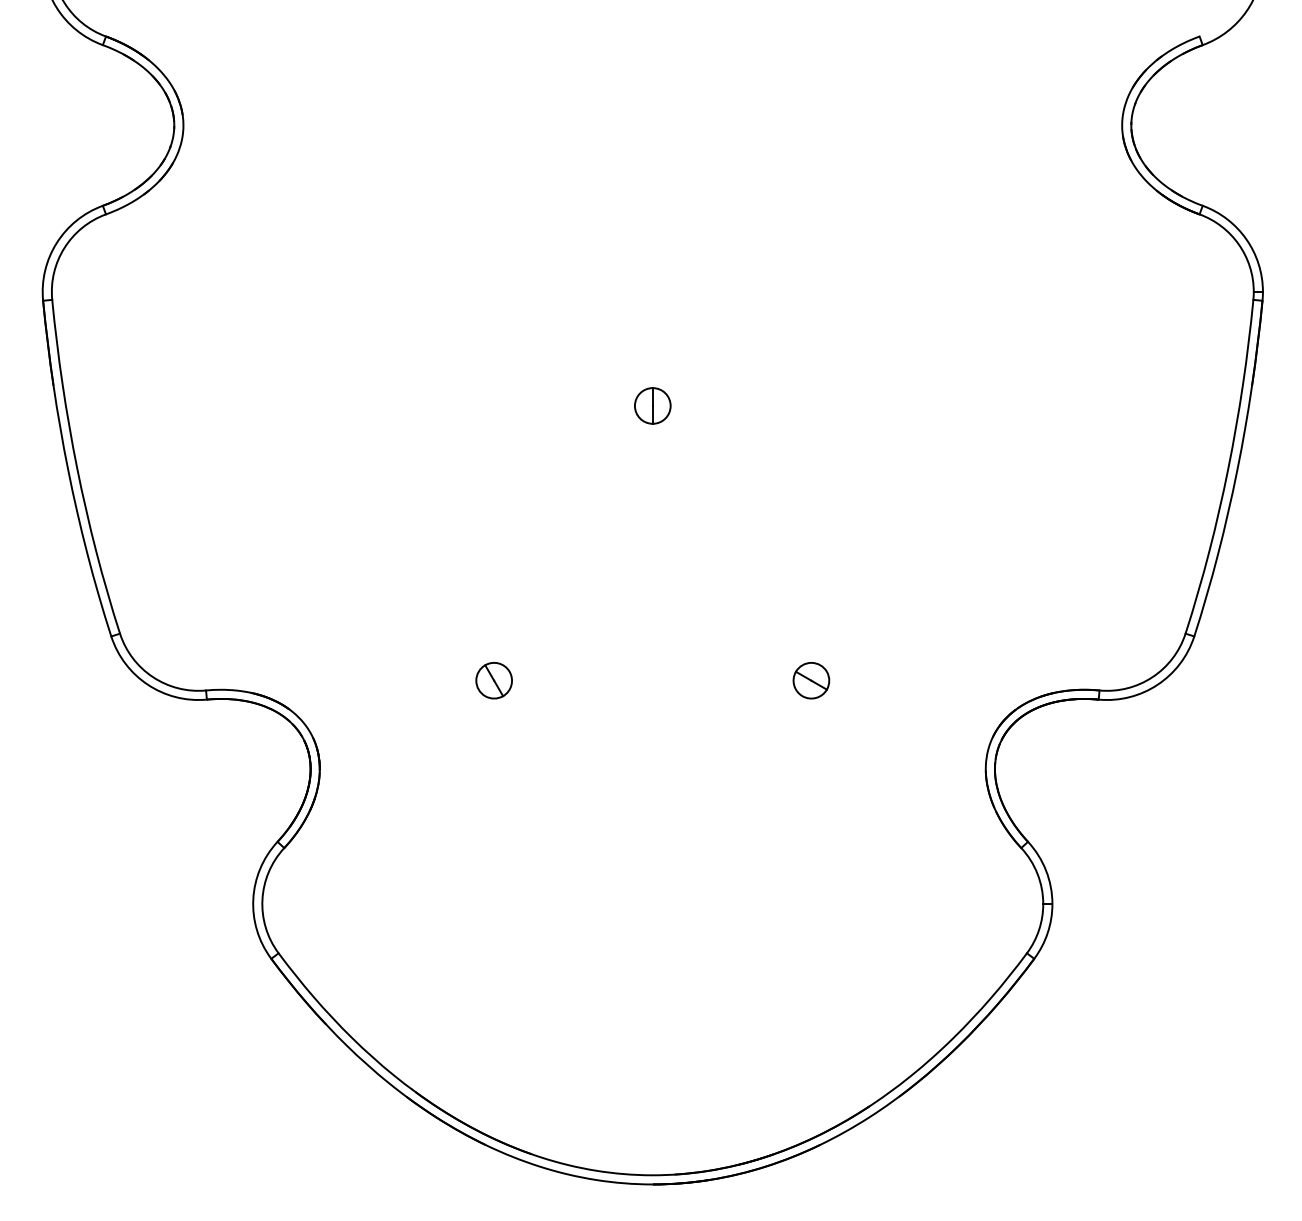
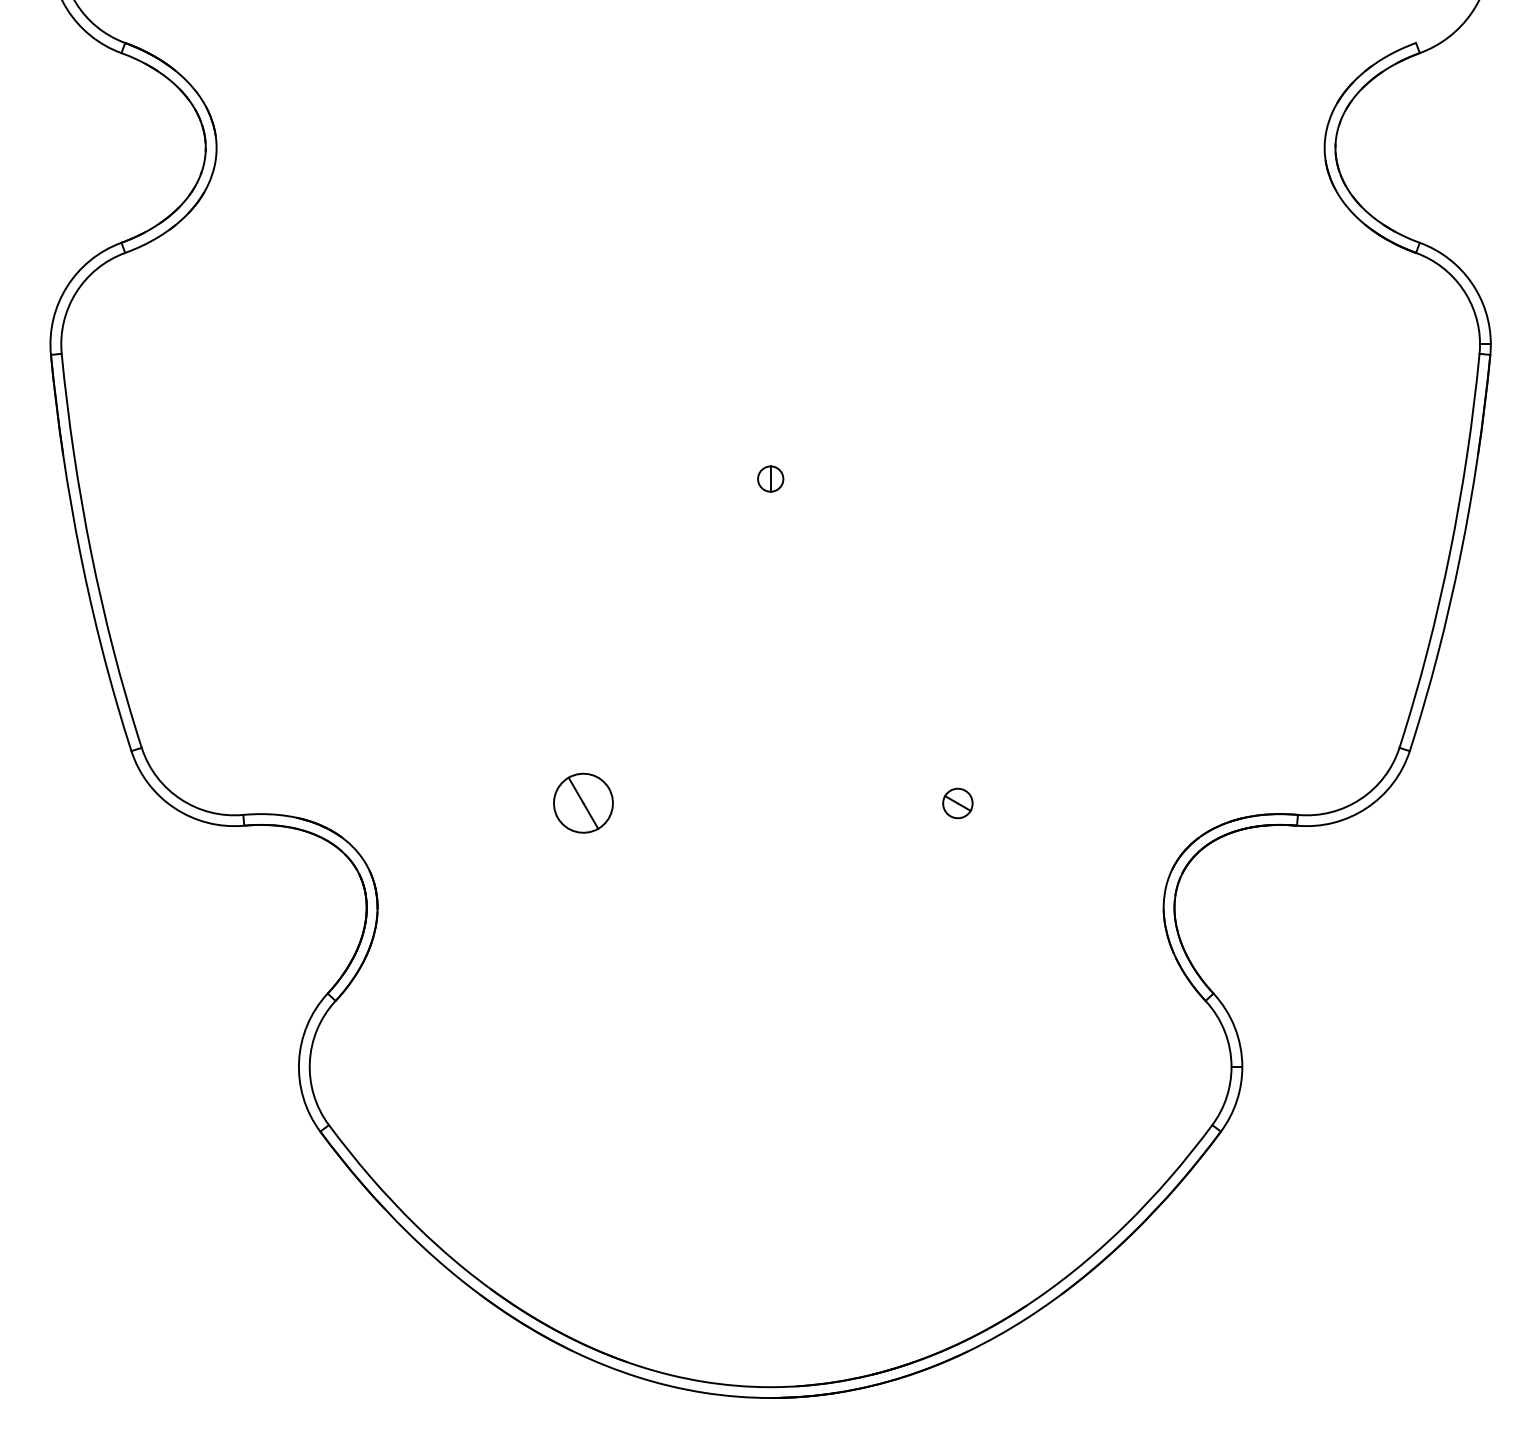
part: (652, 405) -> (770, 478), size x0.6
part: (493, 680) -> (582, 803), size x1.4
part: (811, 680) -> (957, 803), size x0.7

